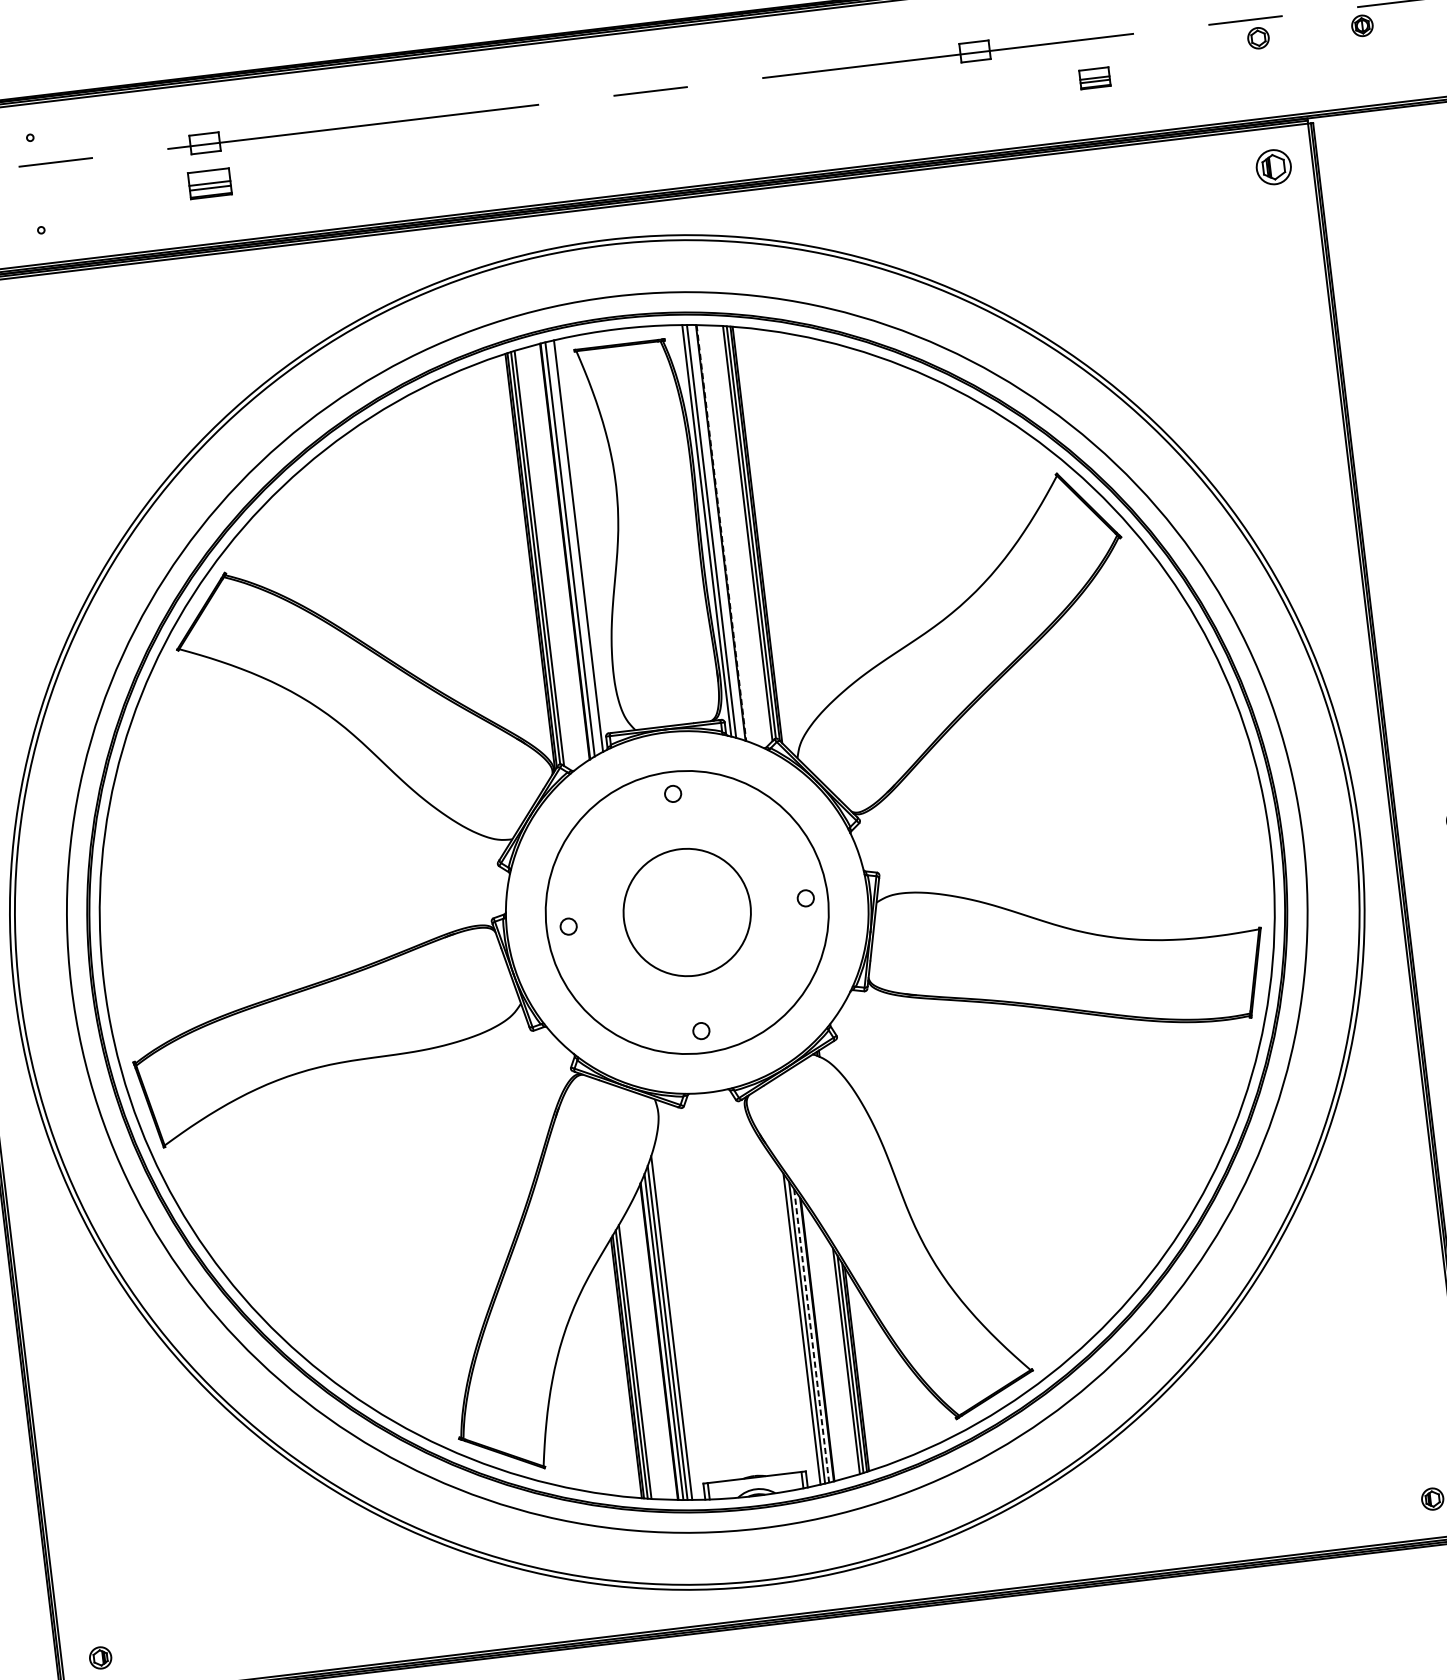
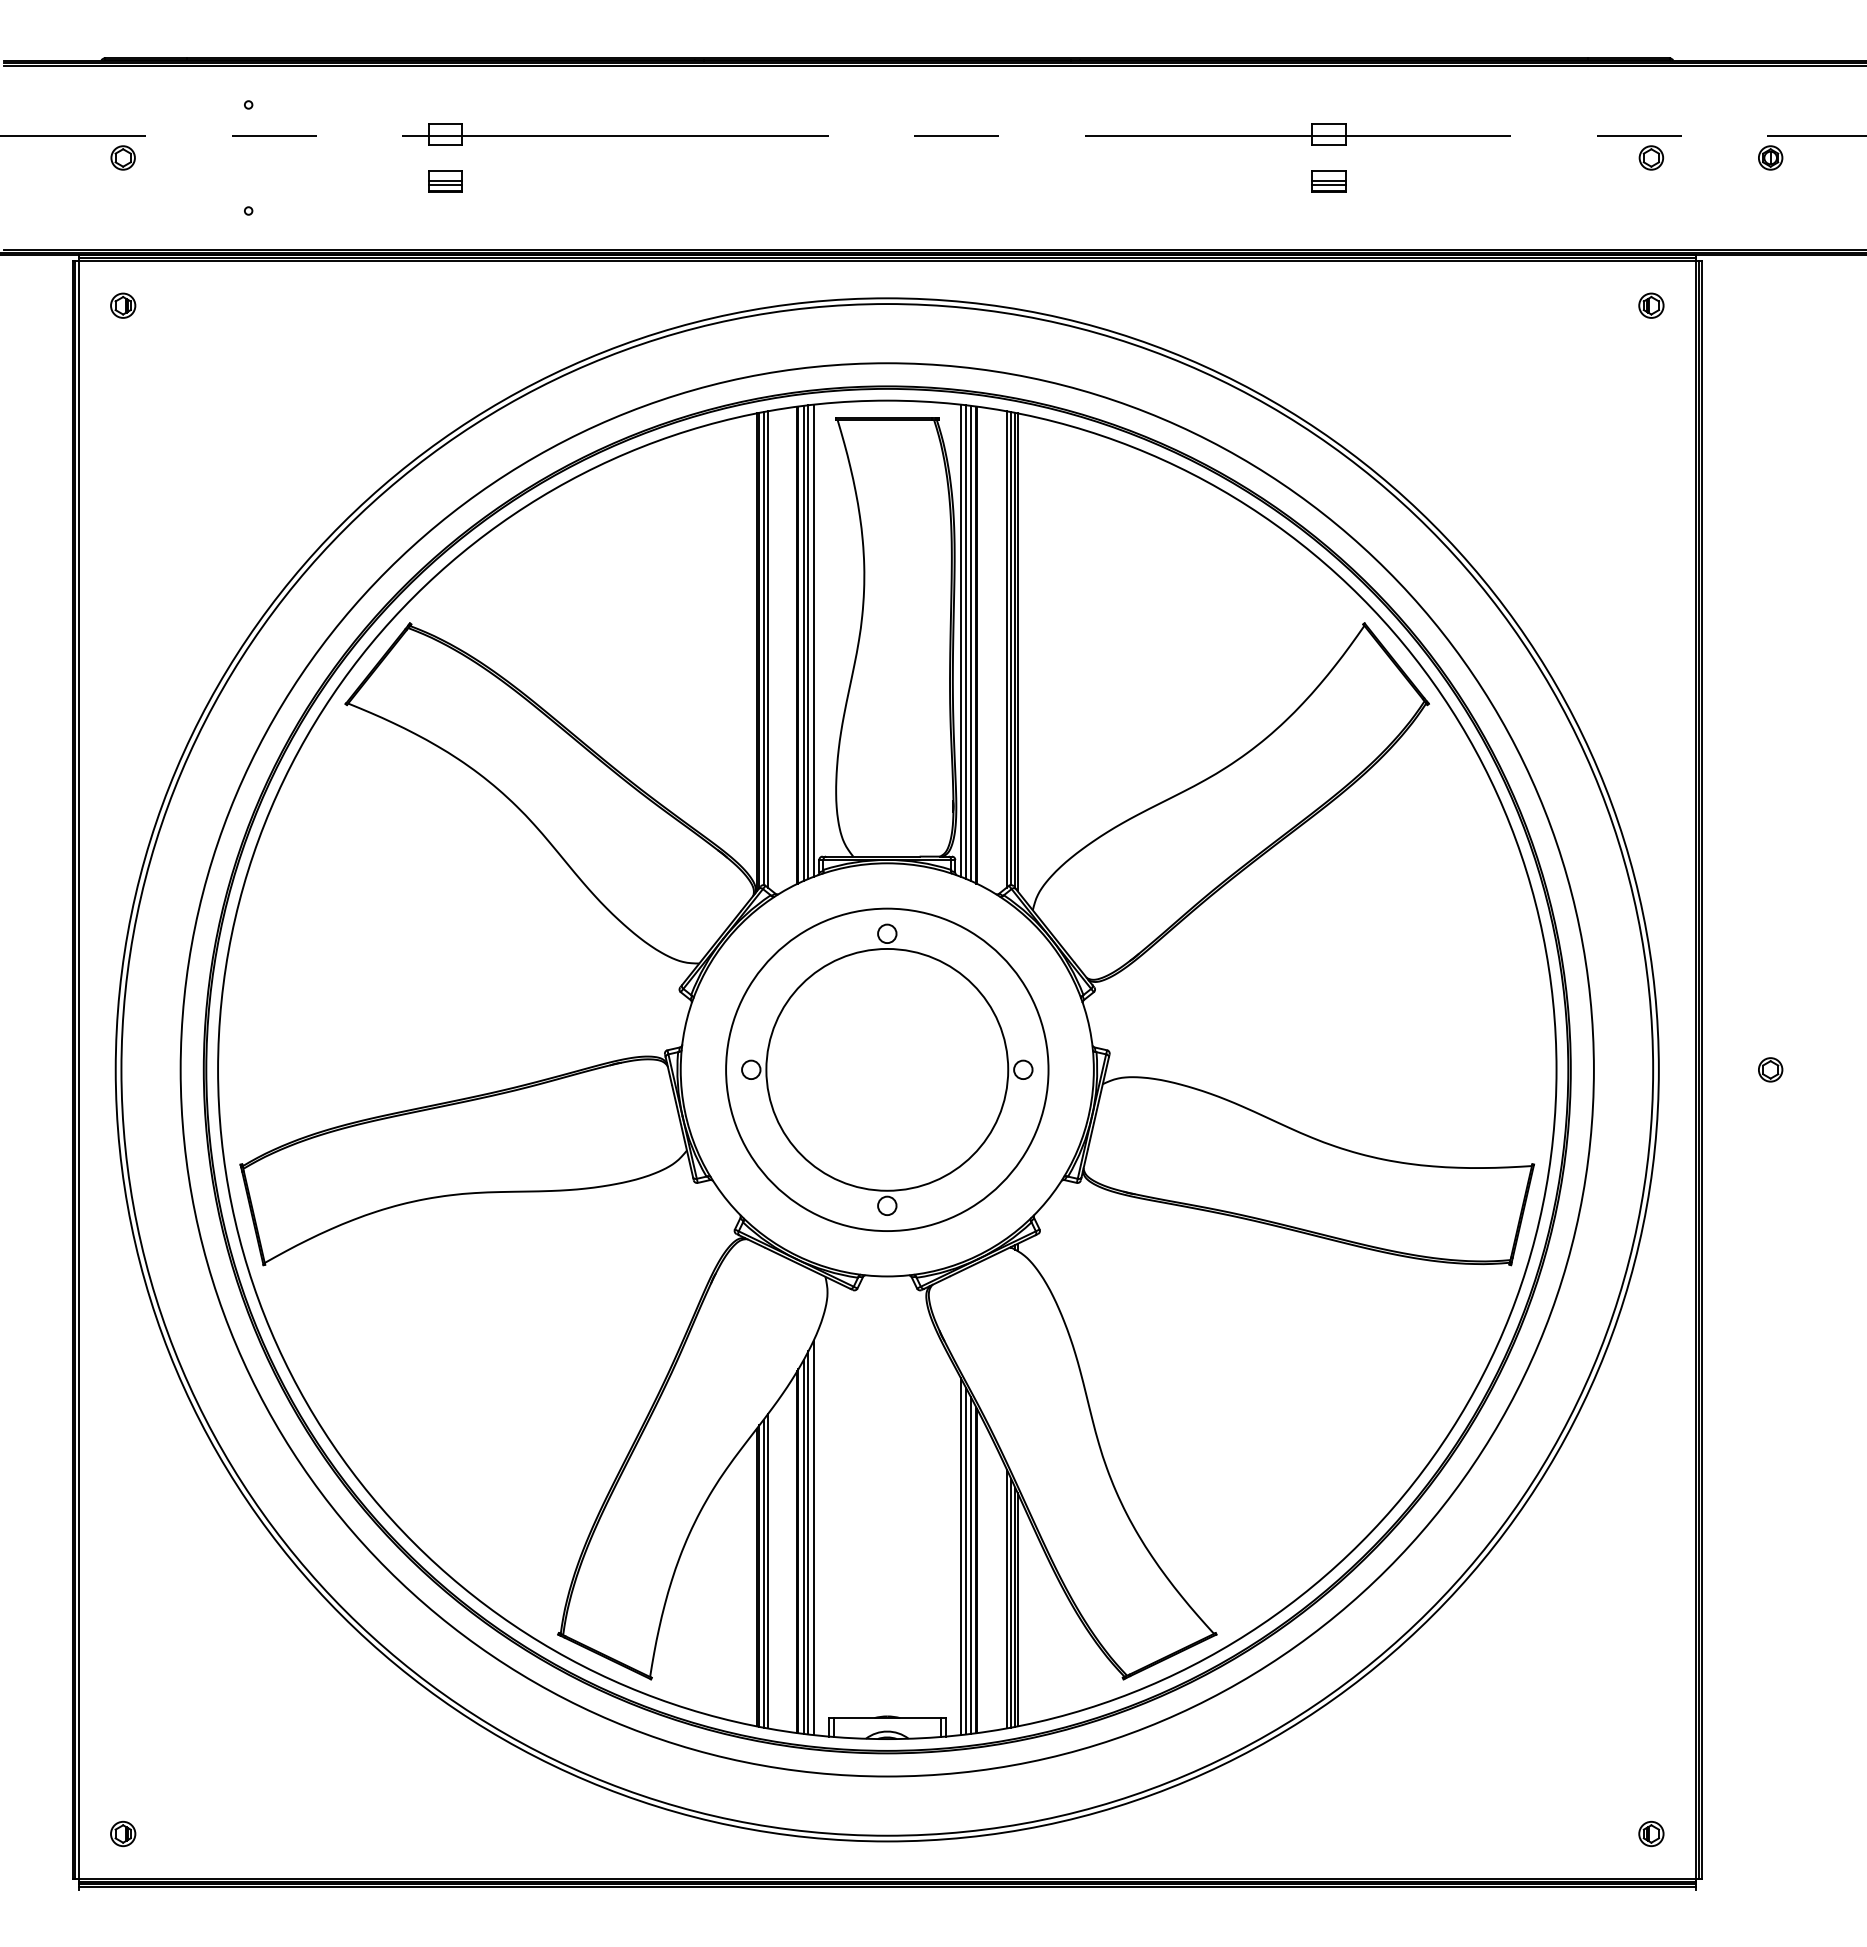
part: (1094, 78) -> (1328, 181), moved
part: (1273, 166) -> (1651, 305), size x0.62
part: (209, 184) -> (445, 181), size x0.71
line: (715, 532) -> (970, 643), added
line: (721, 533) -> (977, 645), dashed -> solid
line: (574, 547) -> (808, 641), added
circle: (687, 912) -> (887, 1069), size x1.67
line: (811, 1335) -> (970, 1565), dashed -> solid

